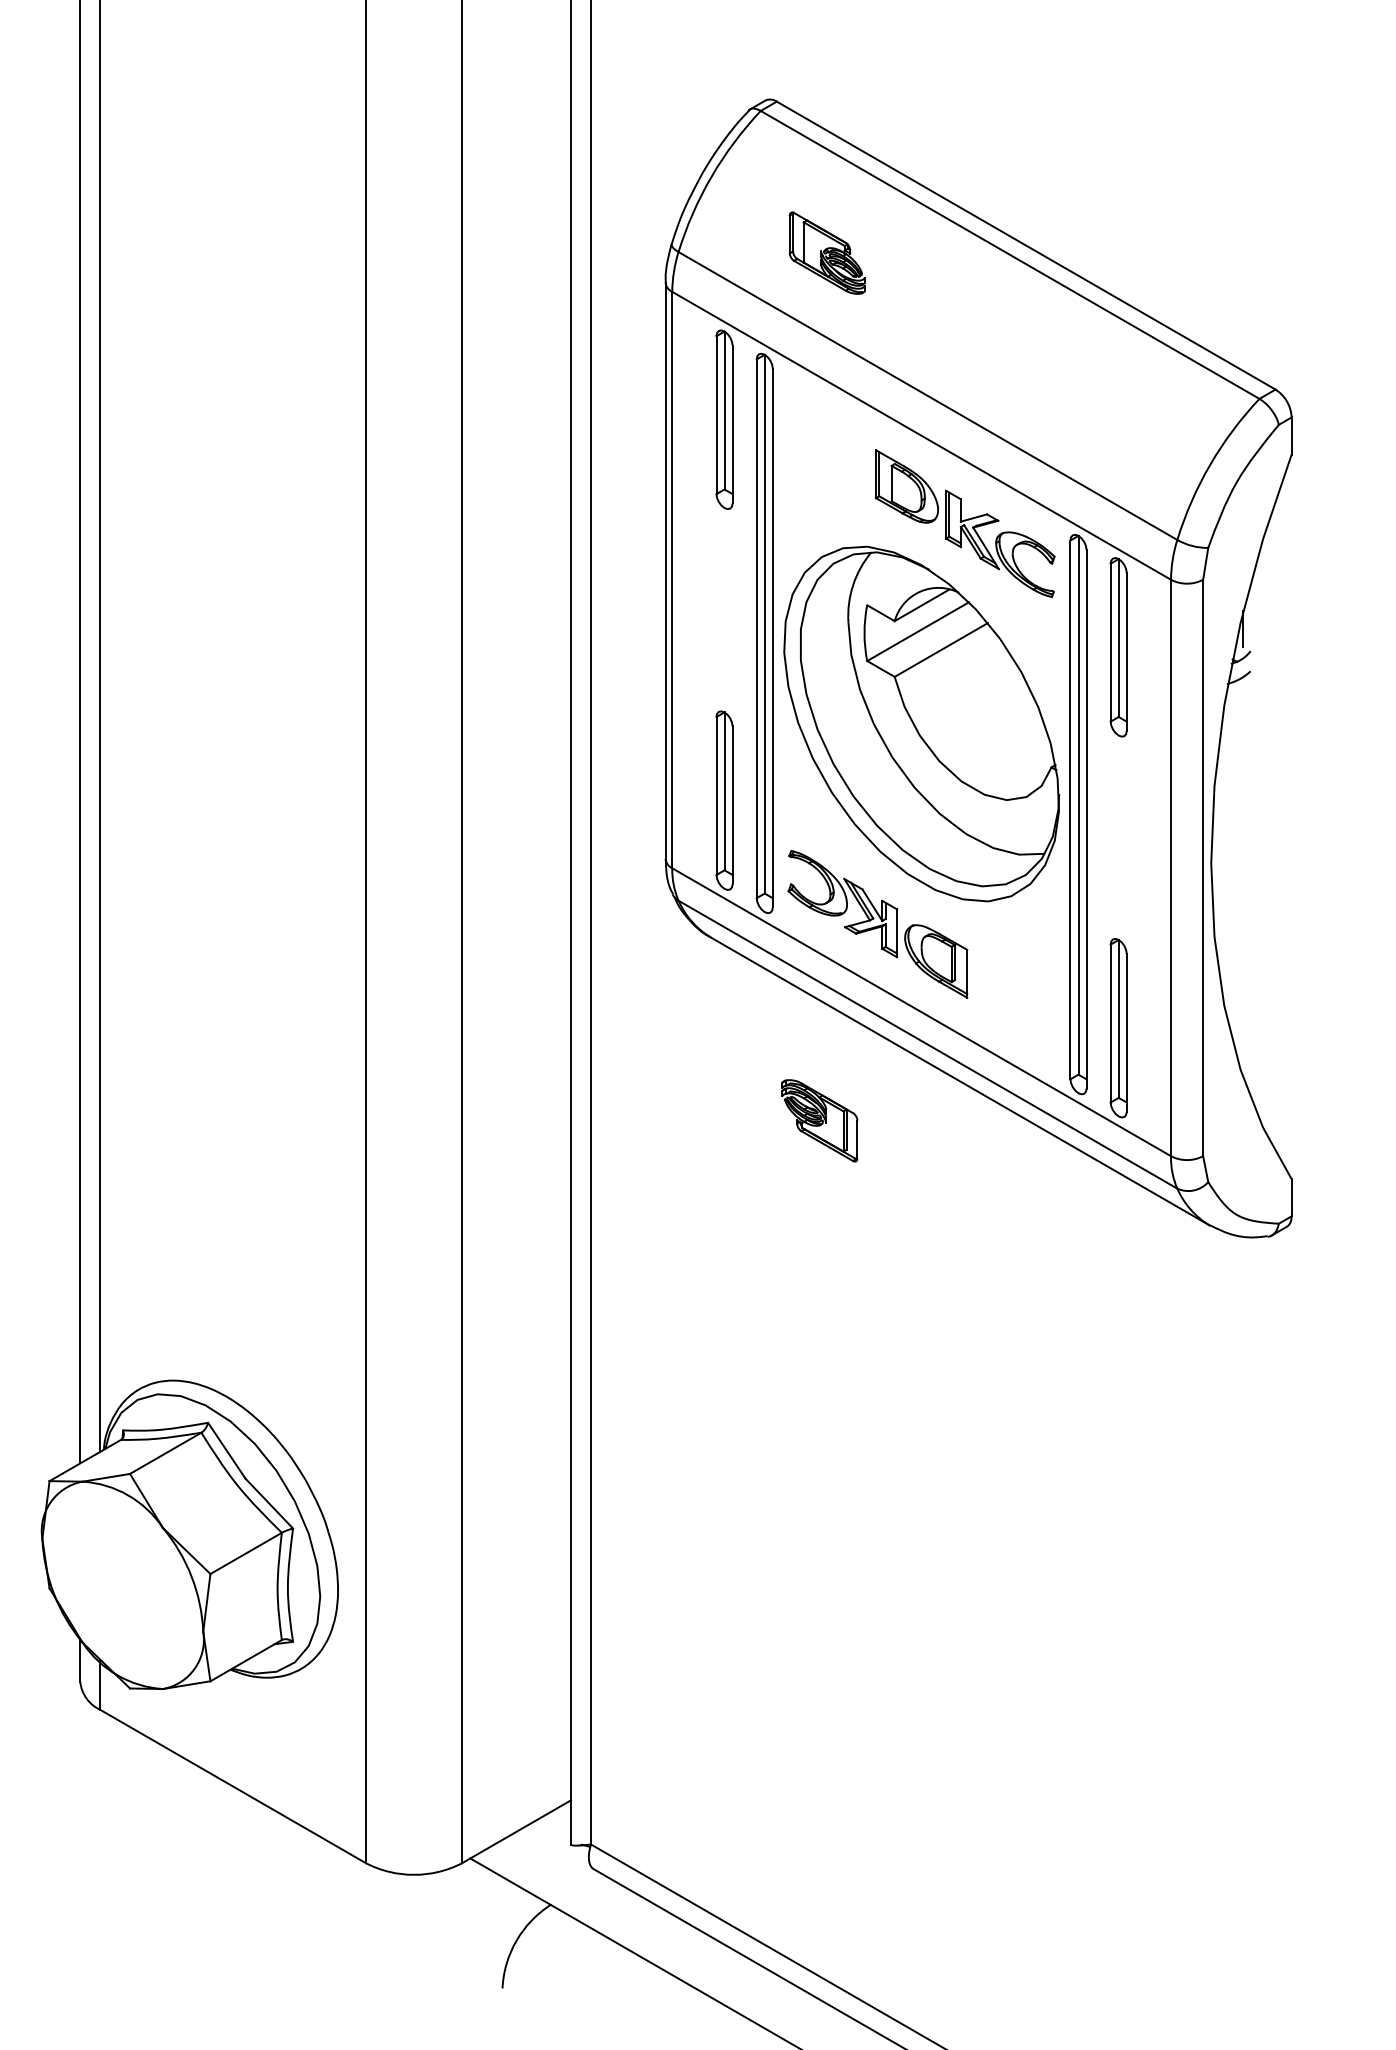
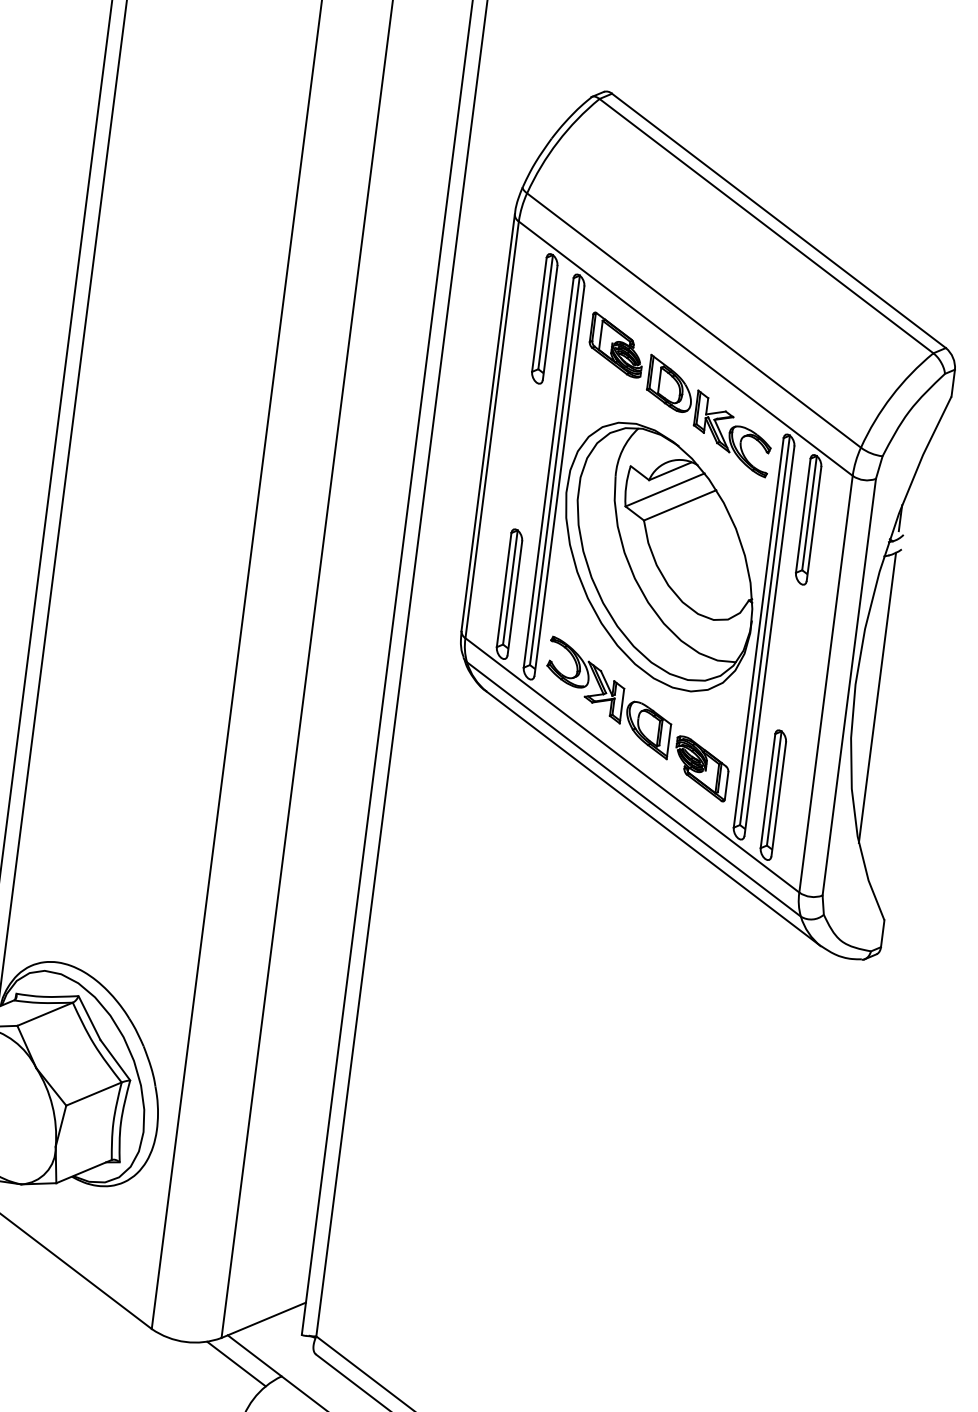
part: (826, 252) -> (616, 344), moved
line: (1243, 877) -> (877, 697), added
part: (819, 1120) -> (700, 768), moved
line: (486, 1895) -> (236, 1363), added

